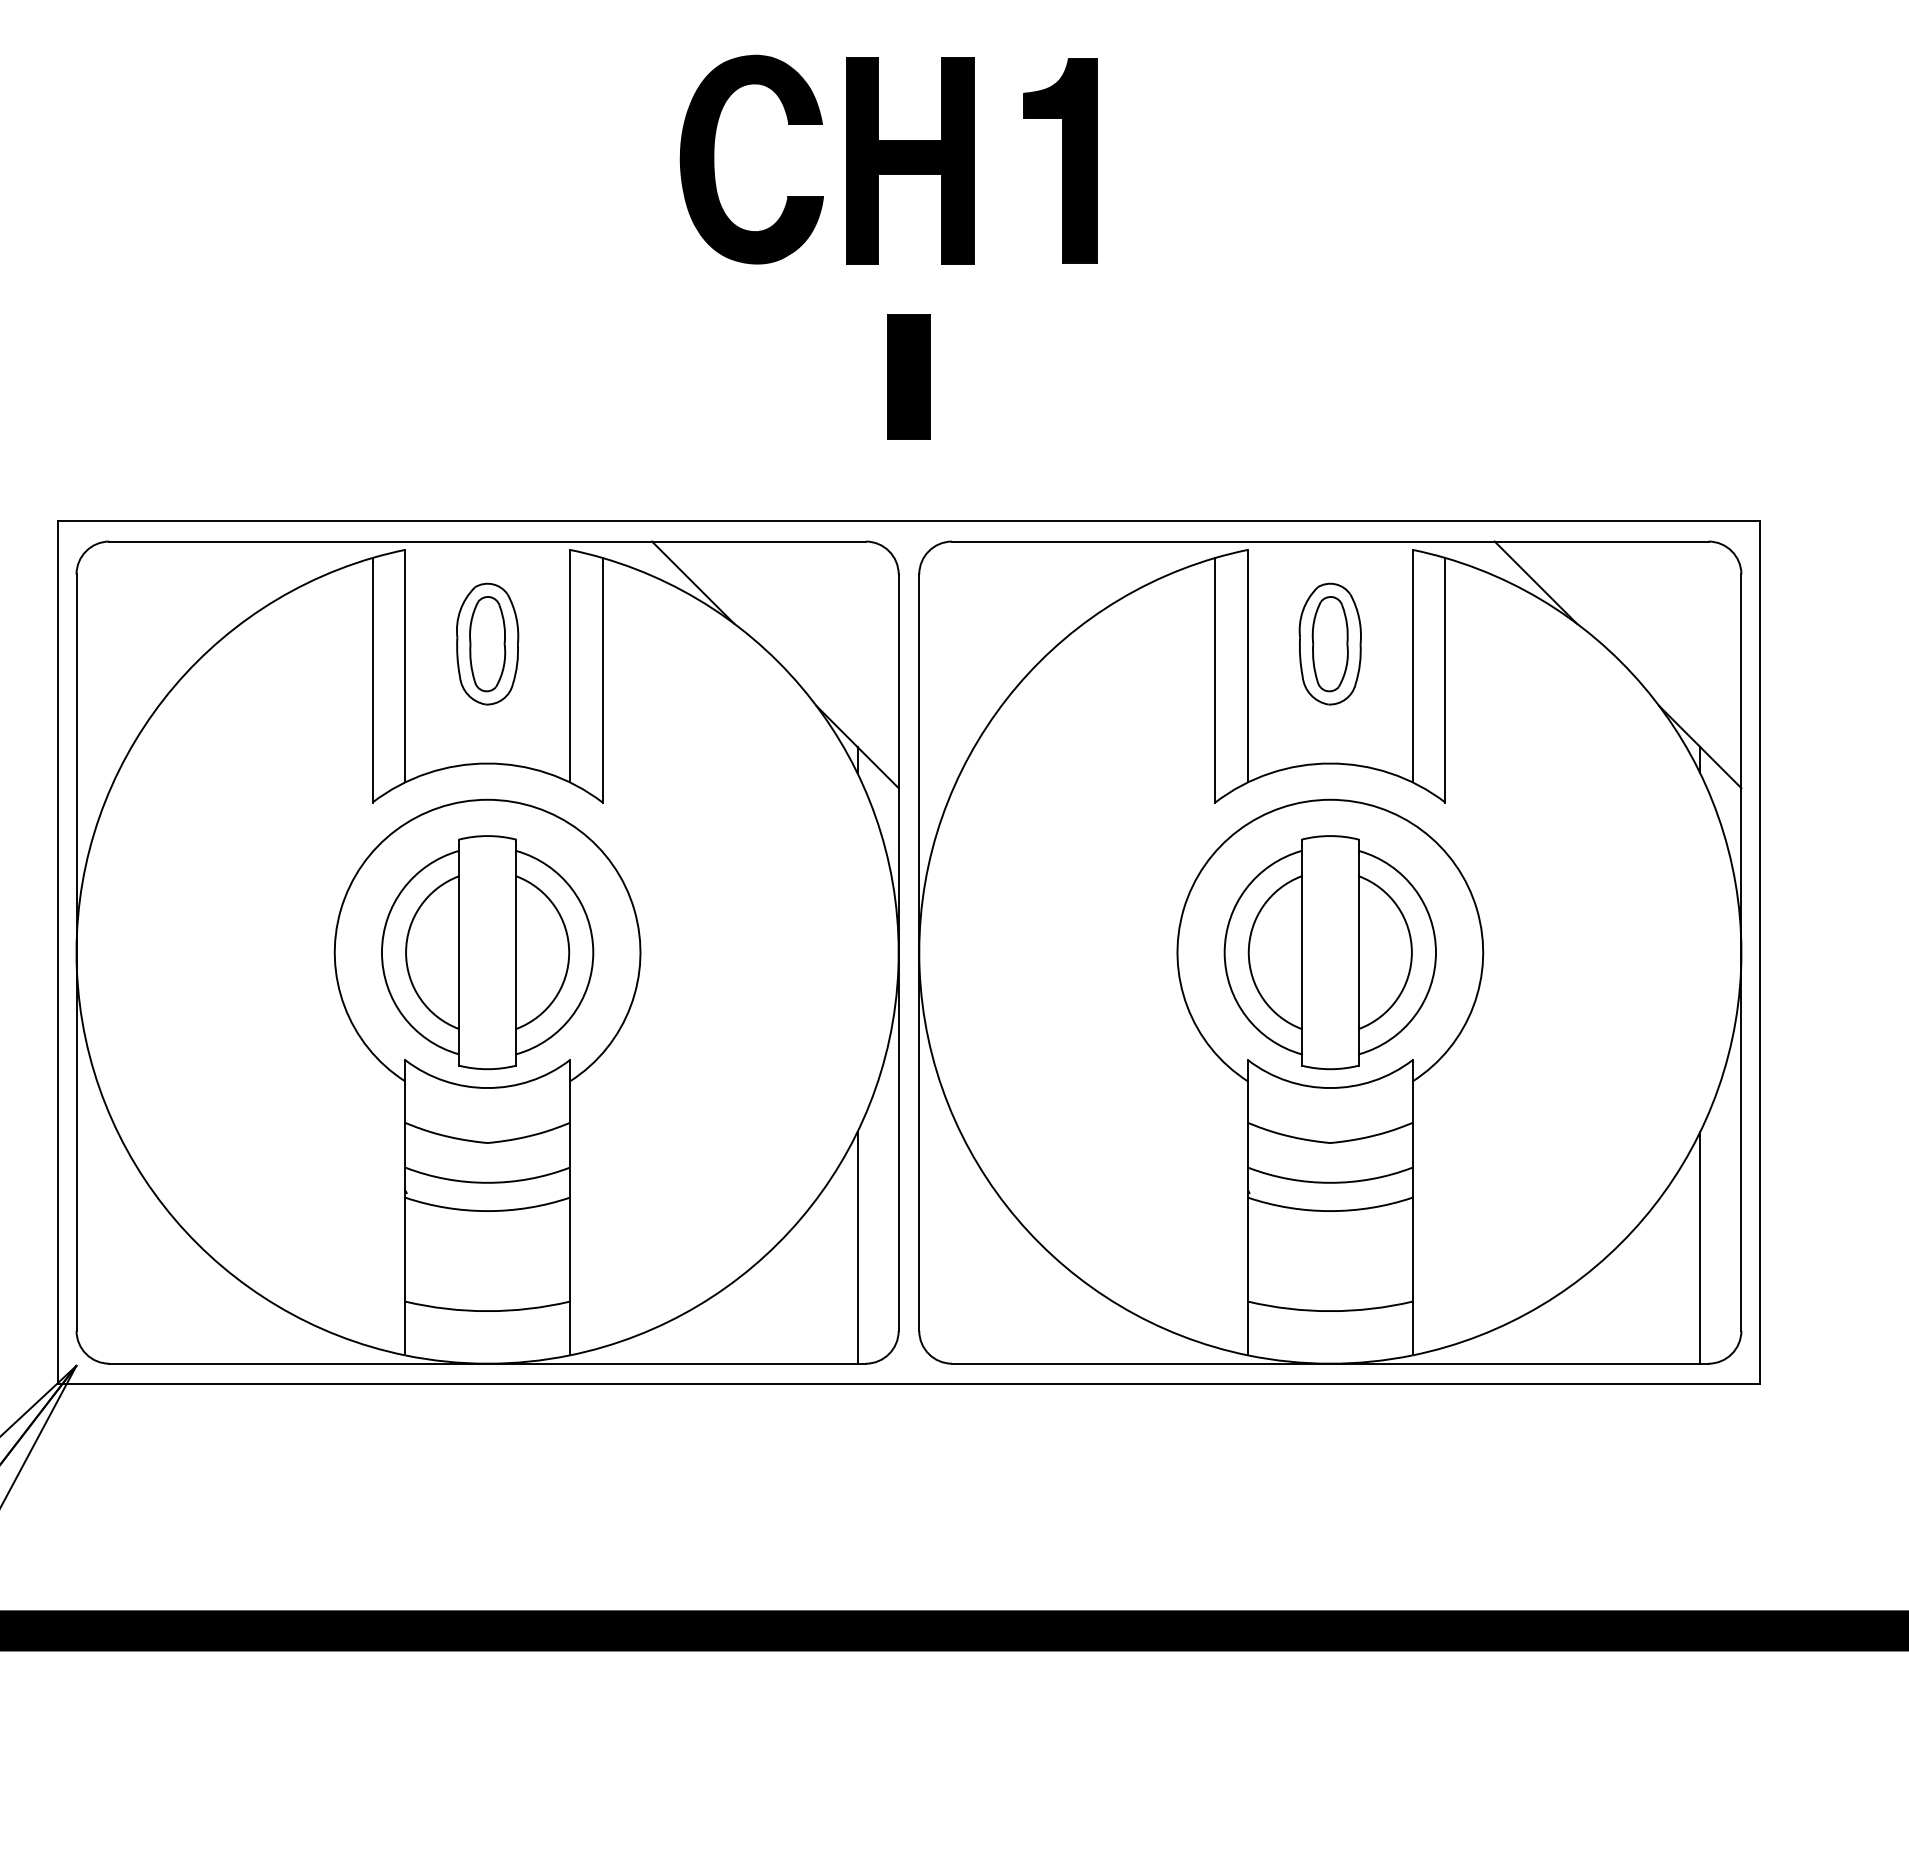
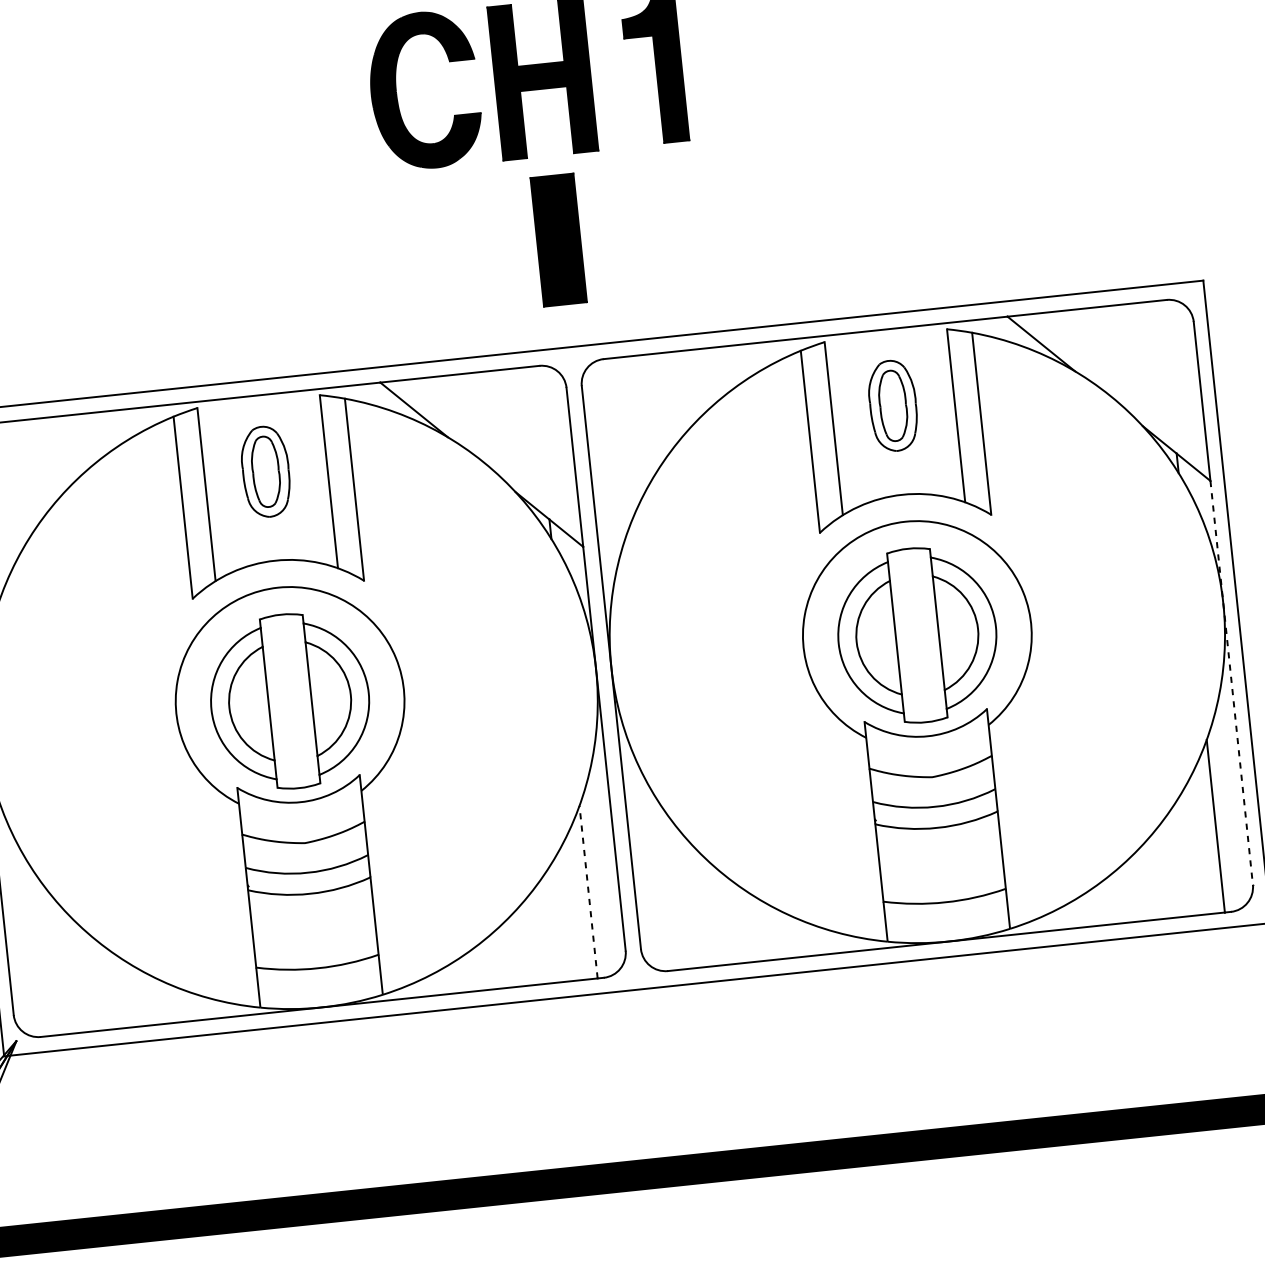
part: (908, 376) -> (558, 239), size x1.4
line: (1741, 1060) -> (1231, 683), solid -> dashed
line: (857, 1247) -> (588, 891), solid -> dashed

